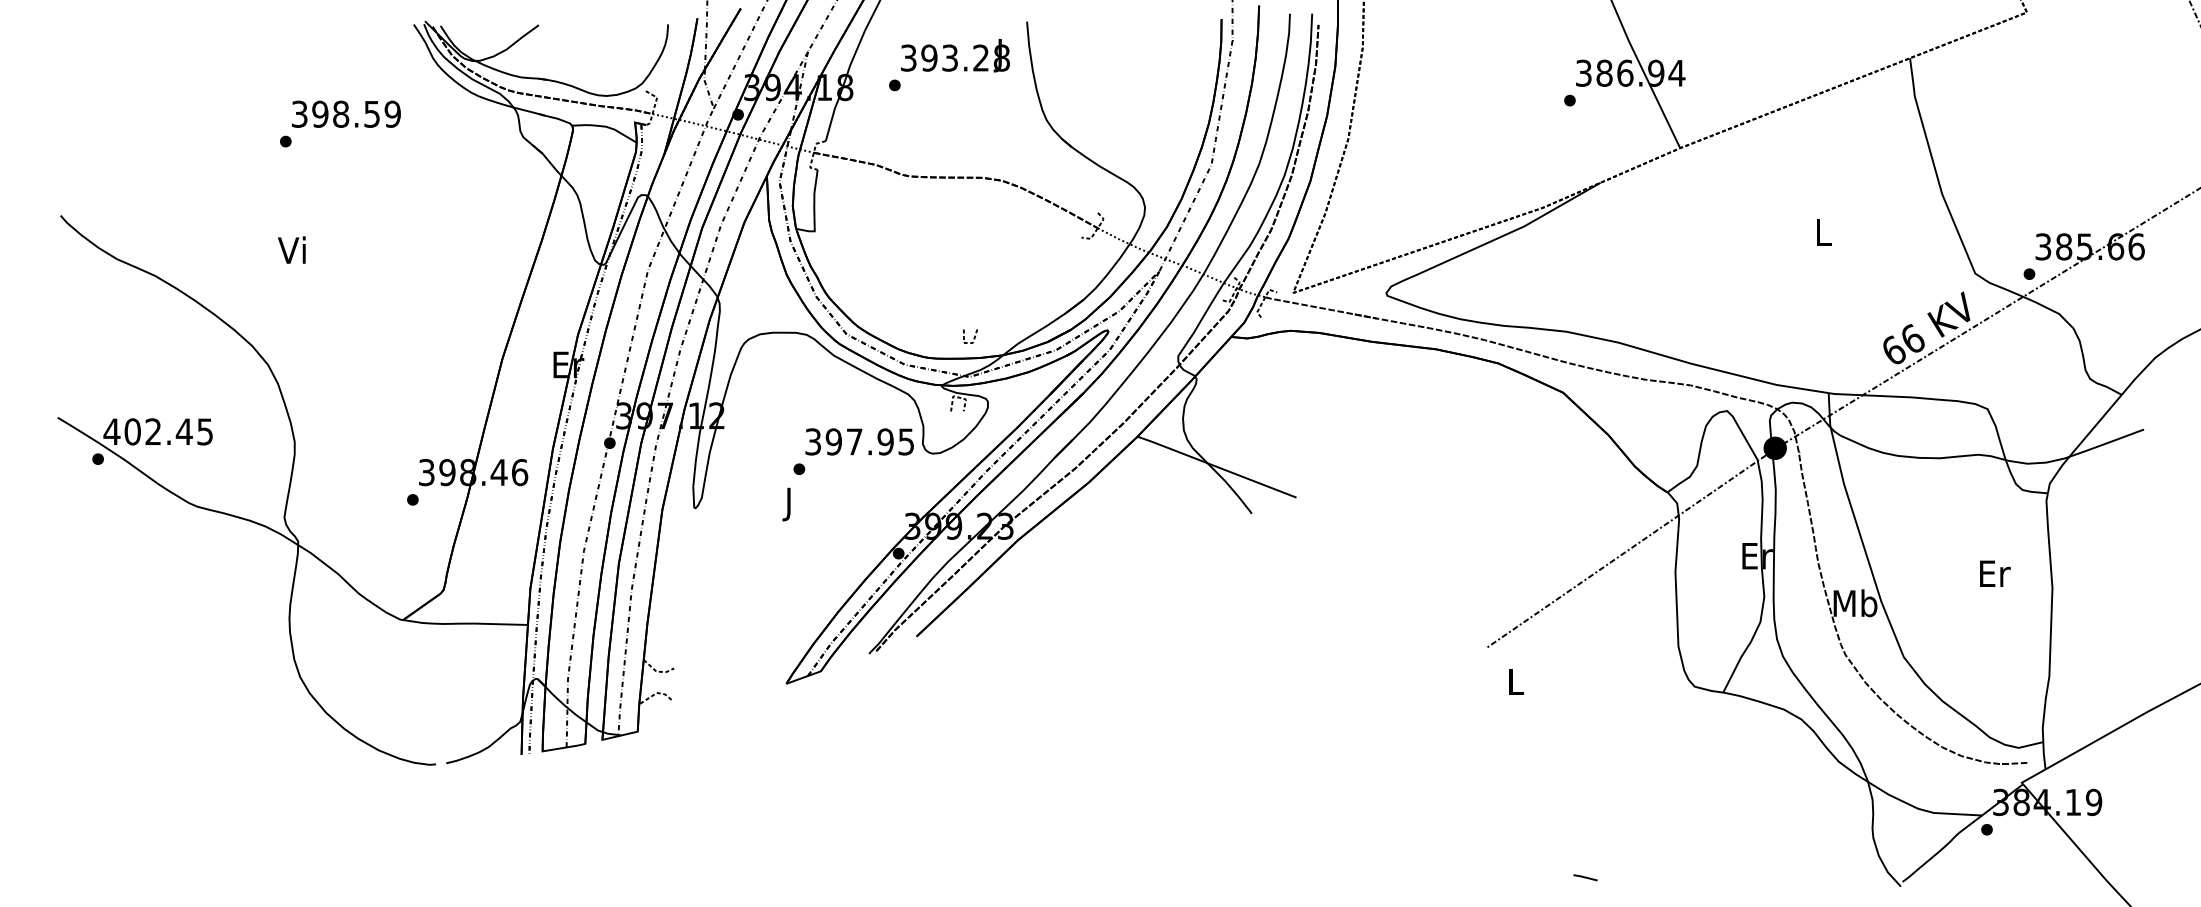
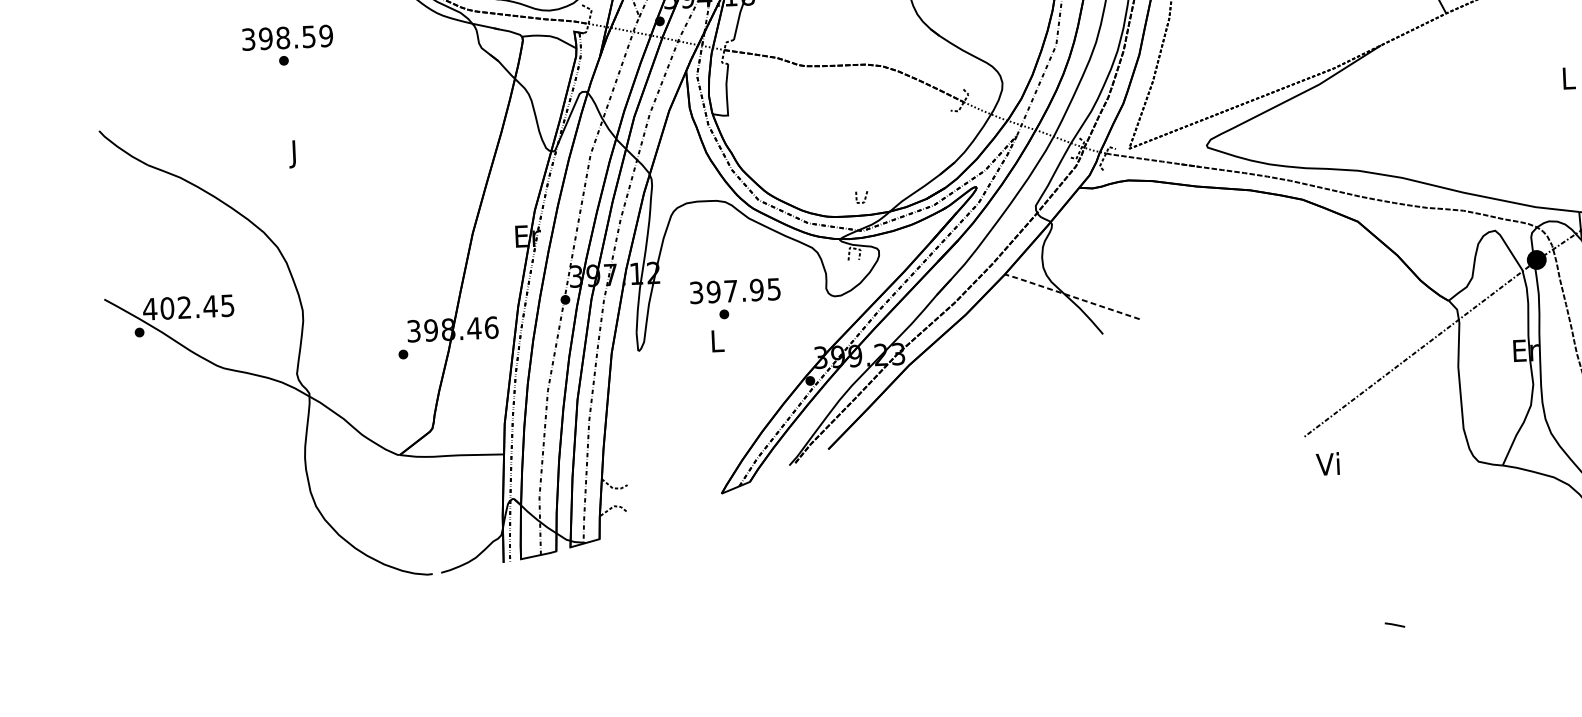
text: (346, 113) -> (287, 37), moved
text: (291, 253) -> (292, 153), Vi -> J
text: (859, 441) -> (735, 290), moved
line: (1216, 466) -> (1071, 296), solid -> dashed
text: (789, 504) -> (717, 344), J -> L
text: (1513, 680) -> (1327, 463), L -> Vi

